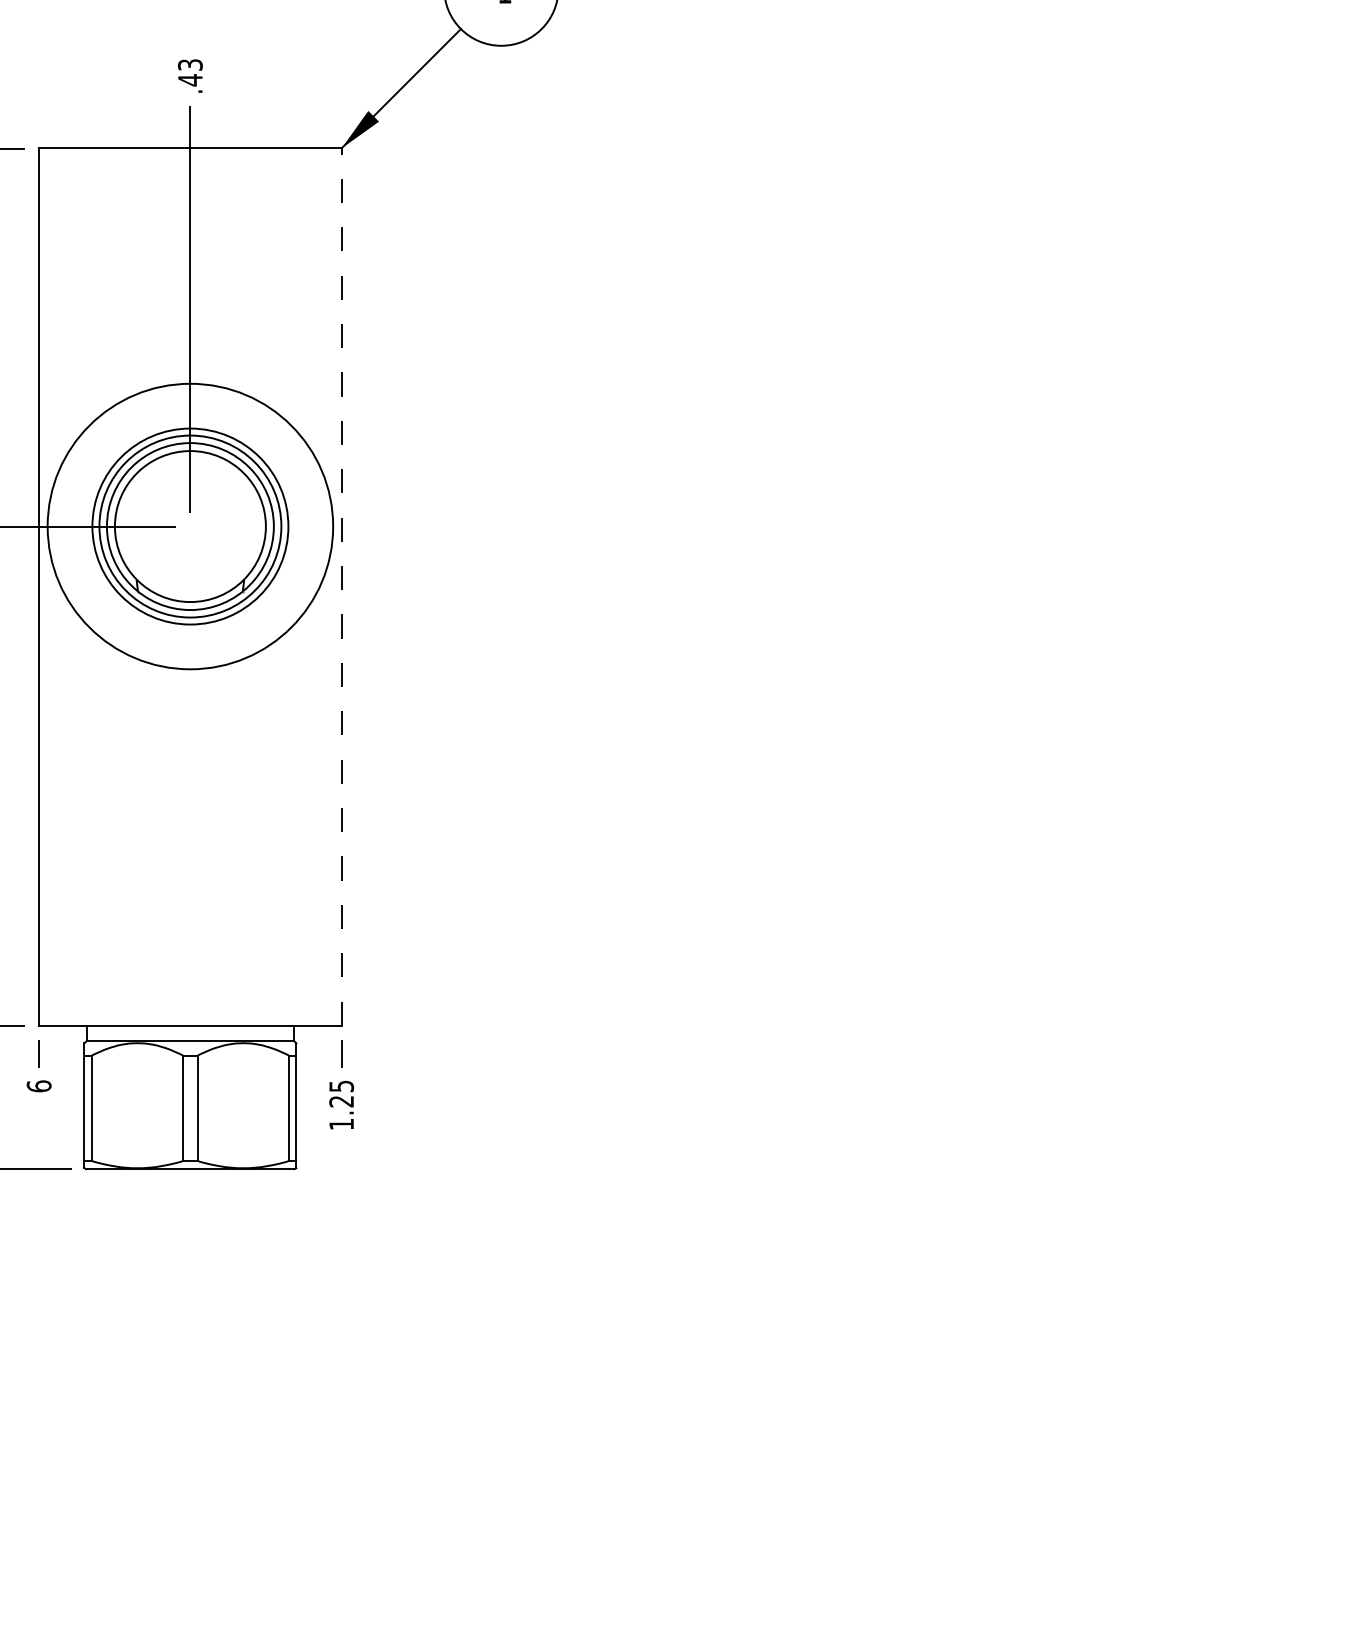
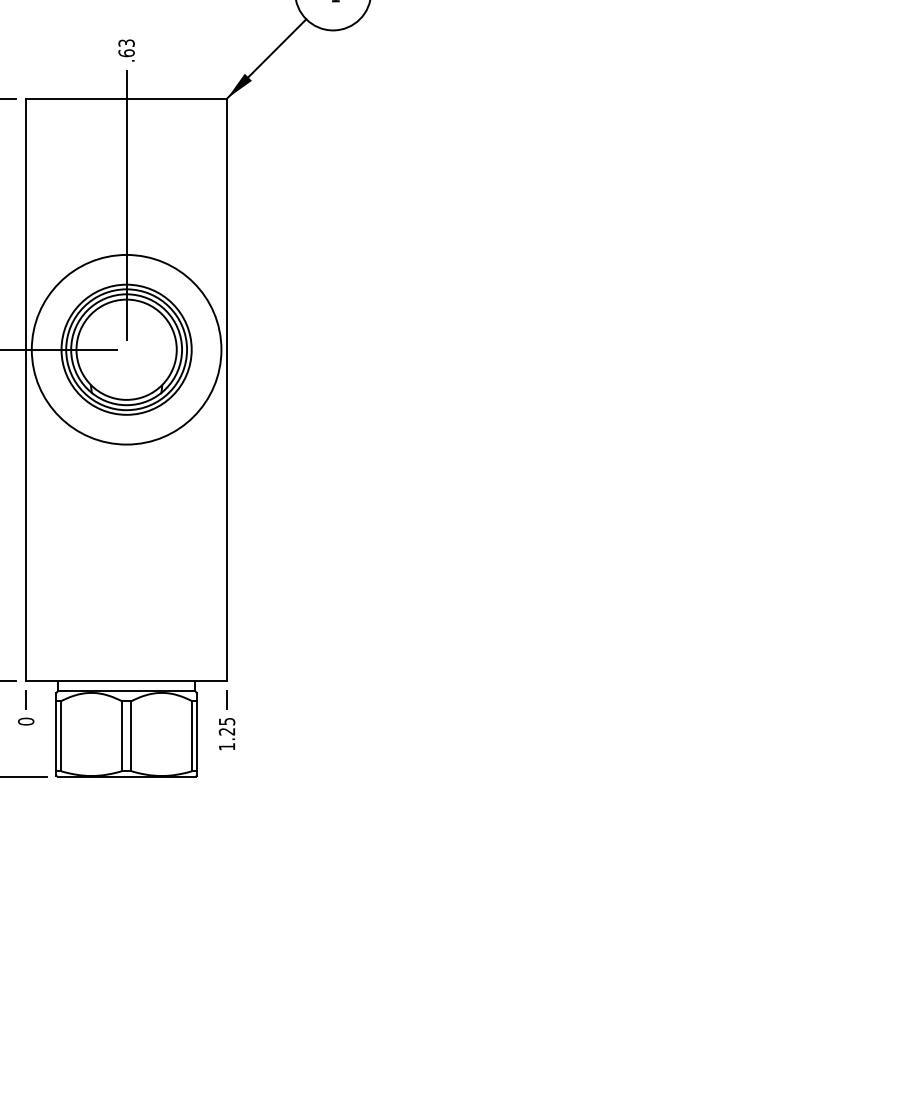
text: (190, 80) -> (126, 53), .43 -> .63
line: (342, 586) -> (227, 389), dashed -> solid
text: (38, 1086) -> (25, 721), 6 -> 0

